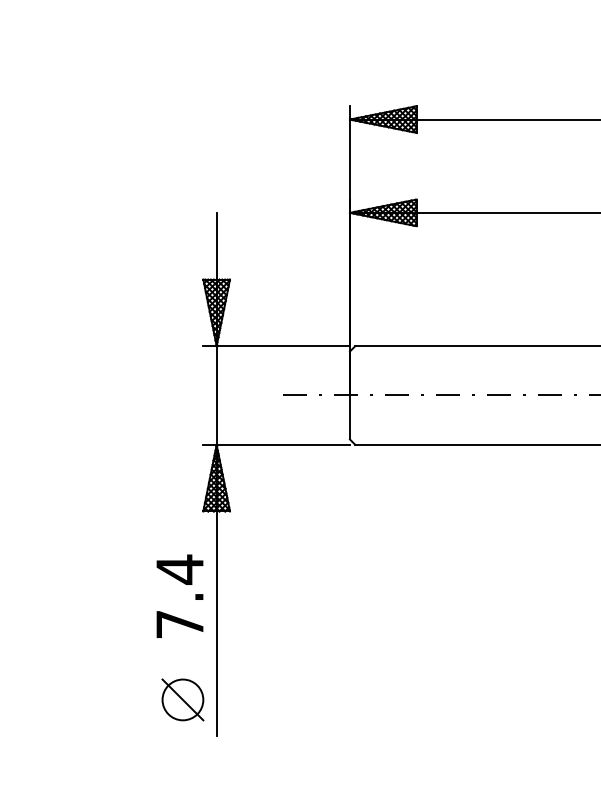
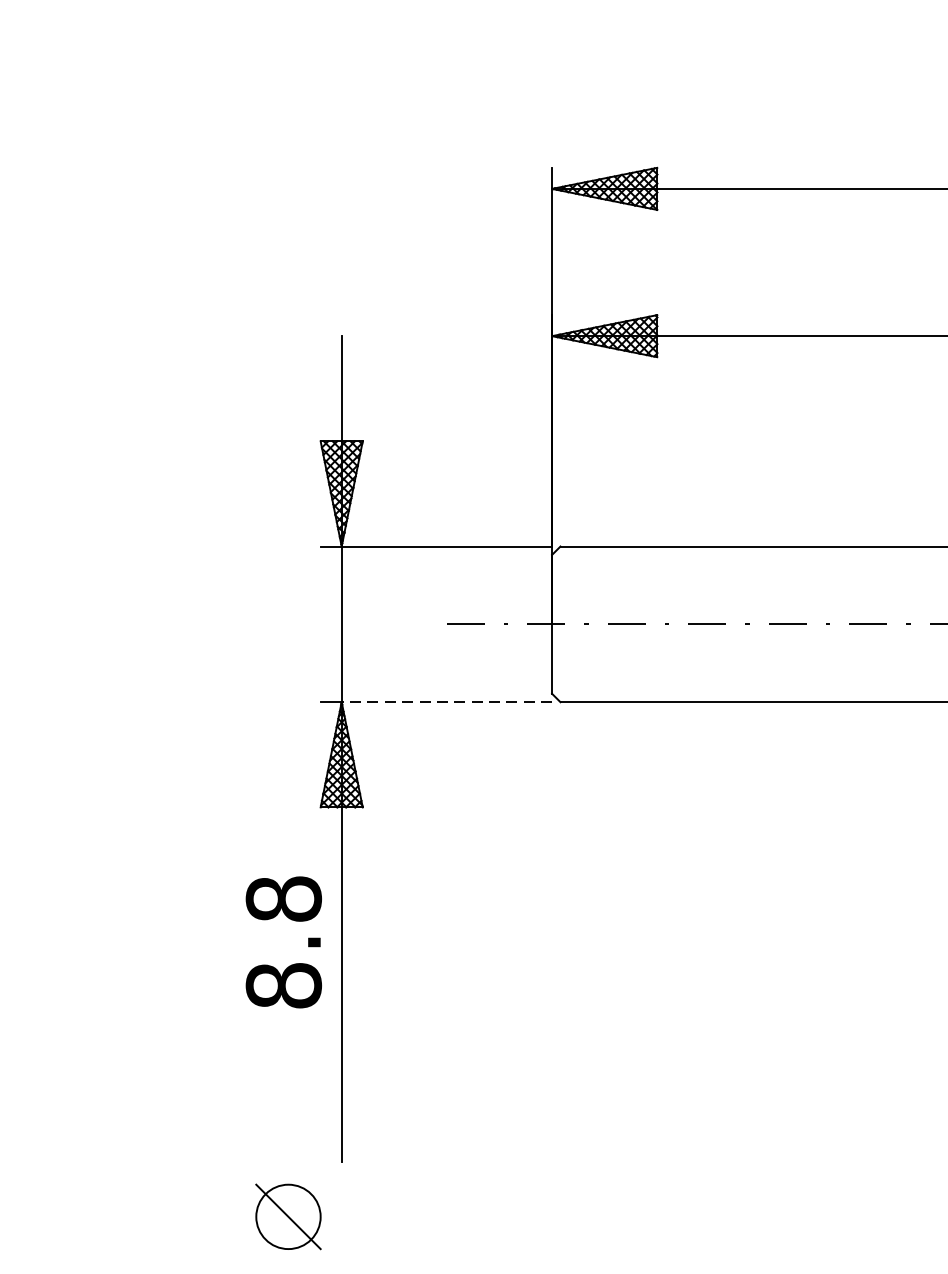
line: (283, 444) -> (447, 701), solid -> dashed
text: (179, 596) -> (283, 941), 7.4 -> 8.8
part: (182, 699) -> (287, 1216), moved

